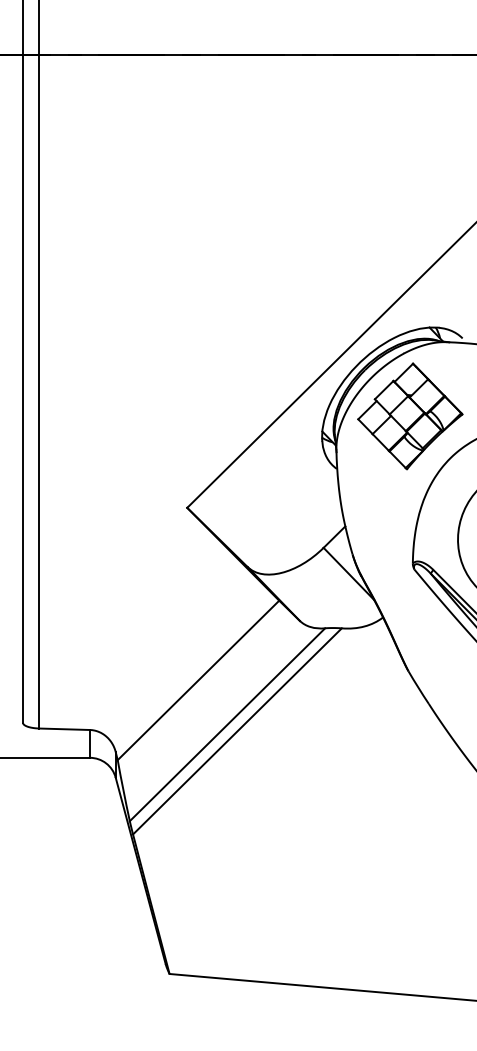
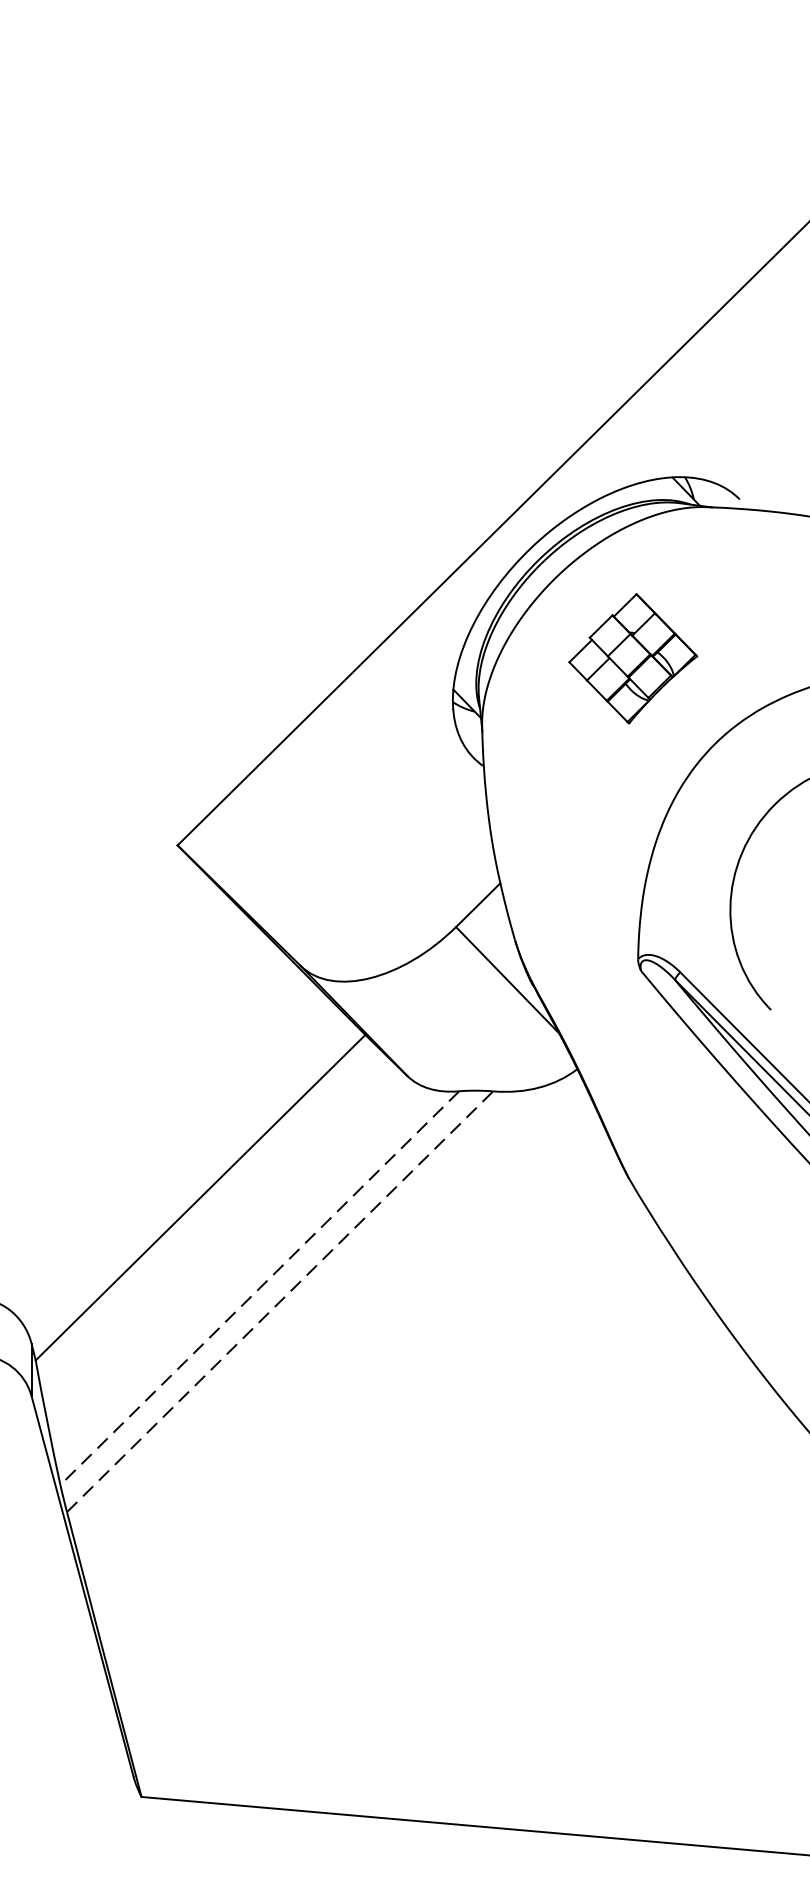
part: (410, 416) -> (633, 658), size x0.6
line: (227, 725) -> (259, 1289), solid -> dashed
line: (237, 731) -> (280, 1301), solid -> dashed

